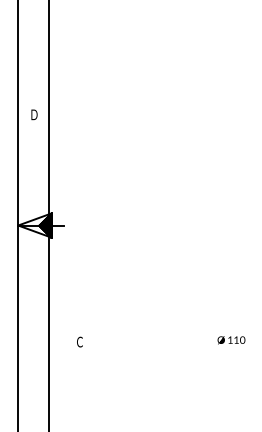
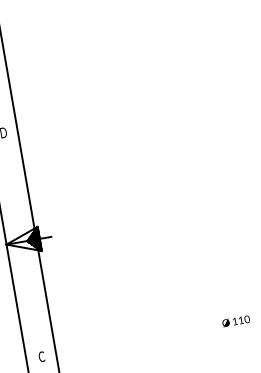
text: (79, 341) -> (41, 356), moved

